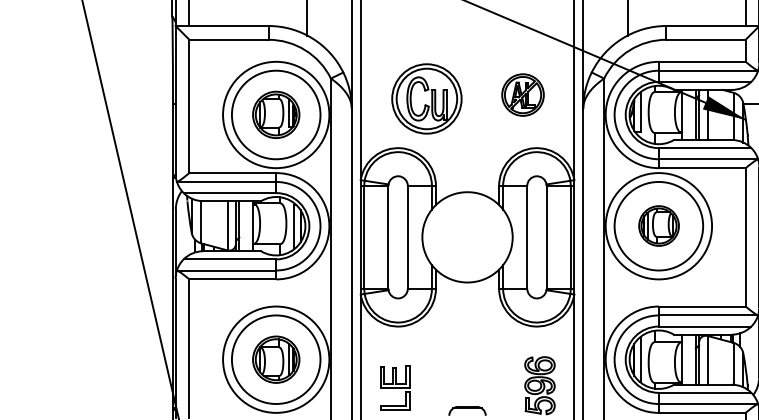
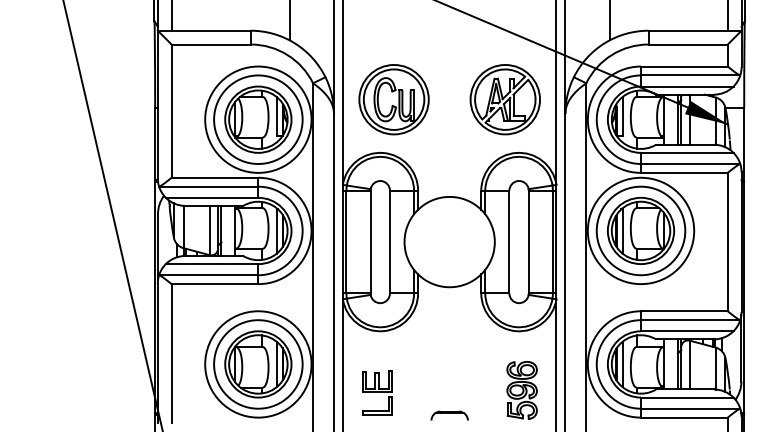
part: (522, 94) -> (504, 99), size x1.67
part: (426, 98) -> (393, 99), moved
part: (276, 114) -> (258, 119), size x1.43
part: (659, 225) -> (641, 230), size x1.67
part: (276, 359) -> (258, 364), size x1.43

